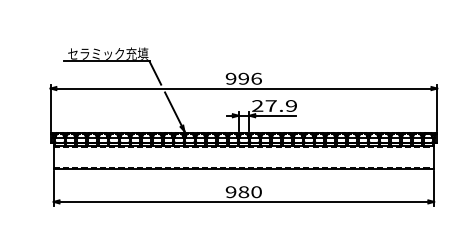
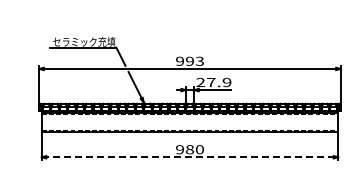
text: (256, 77) -> (199, 60), 996 -> 993
line: (244, 202) -> (190, 157), solid -> dashed

